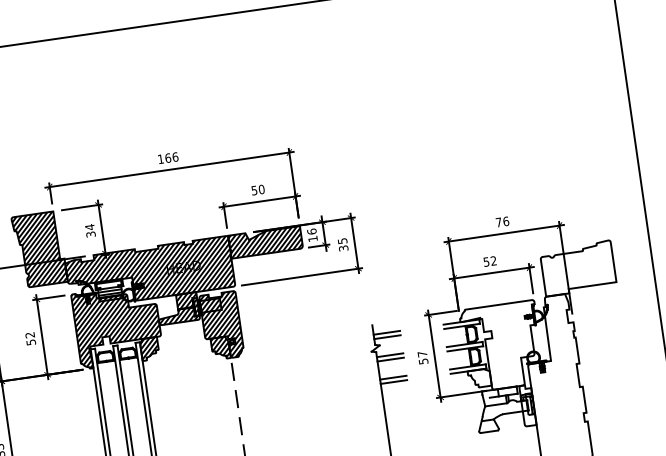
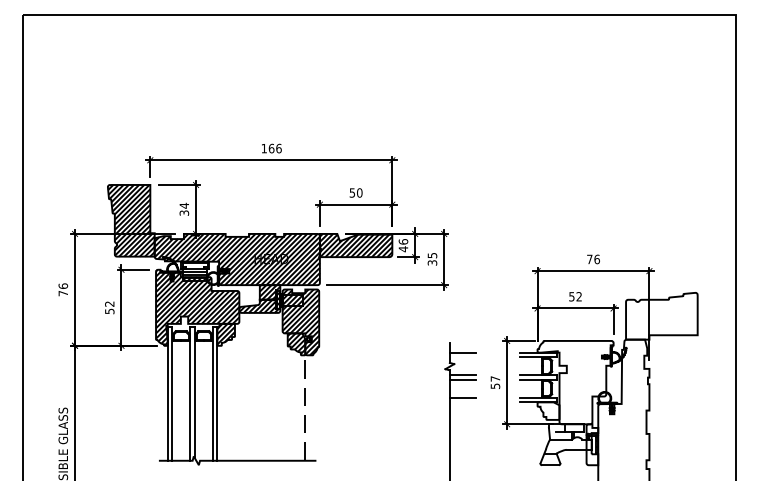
text: (313, 239) -> (403, 249), 16 -> 46
line: (386, 337) -> (462, 357), removed
line: (393, 382) -> (462, 402), removed

